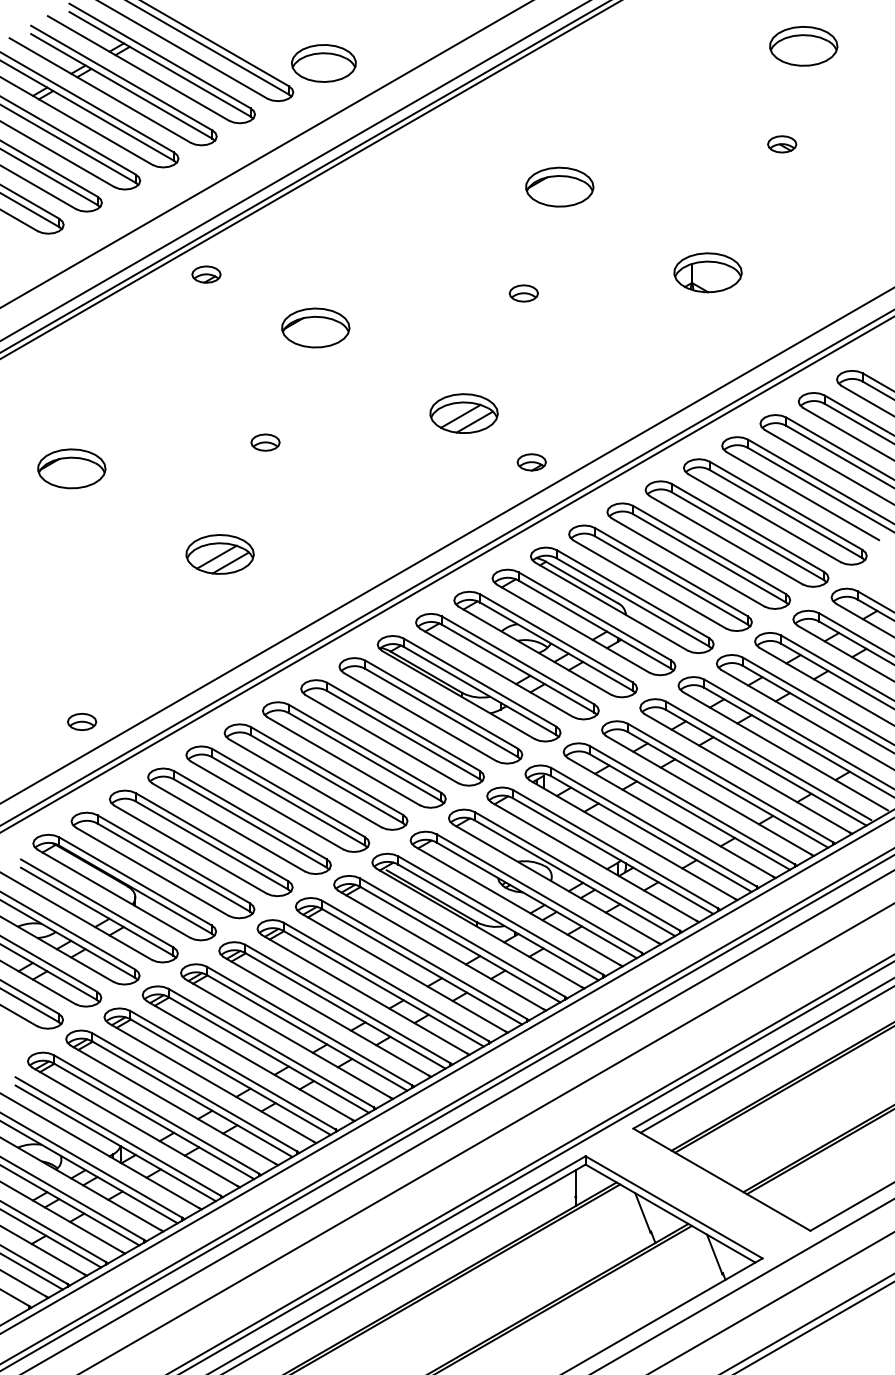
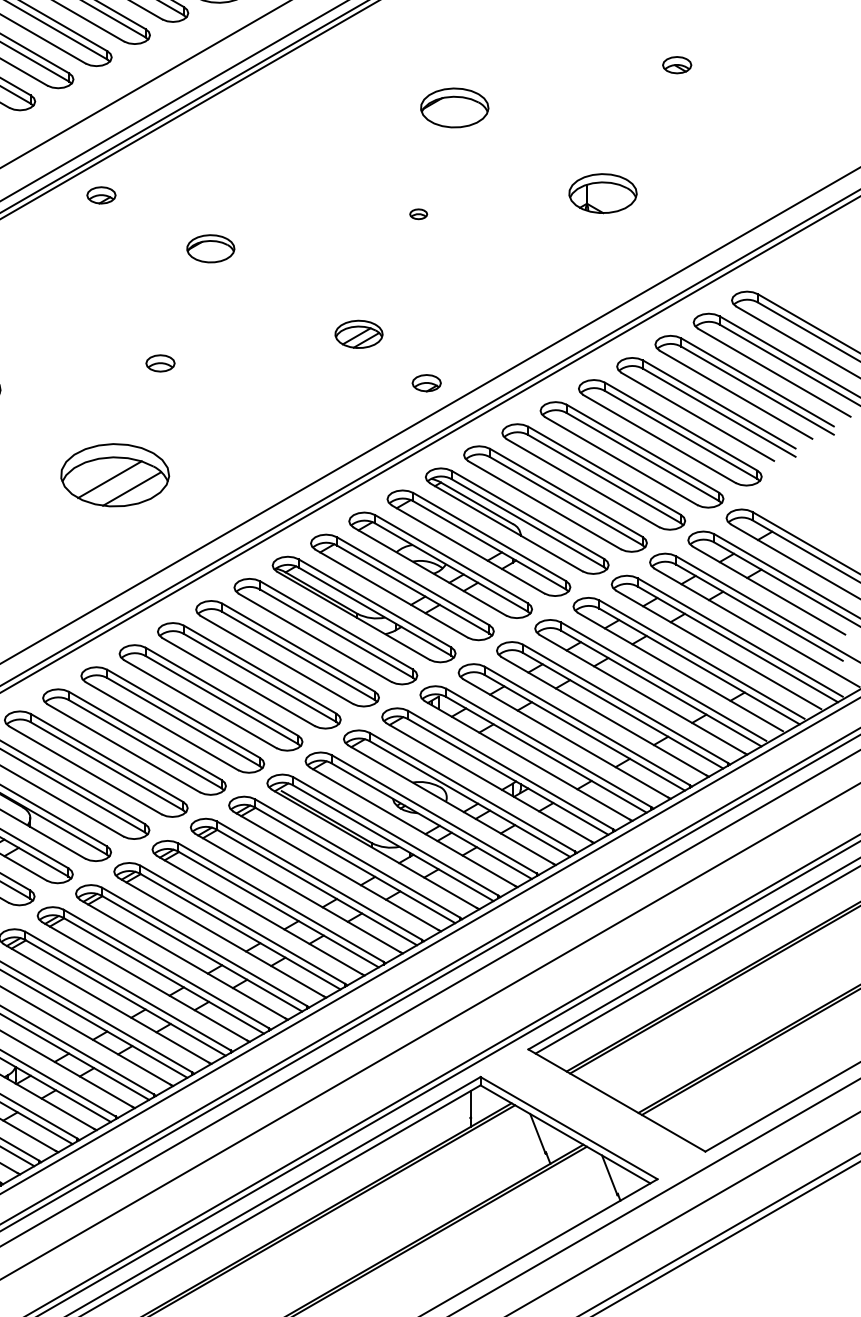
part: (523, 293) -> (418, 214), size x0.6
part: (315, 327) -> (210, 248), size x0.7
part: (463, 413) -> (358, 334), size x0.7
part: (219, 554) -> (114, 475), size x1.6

